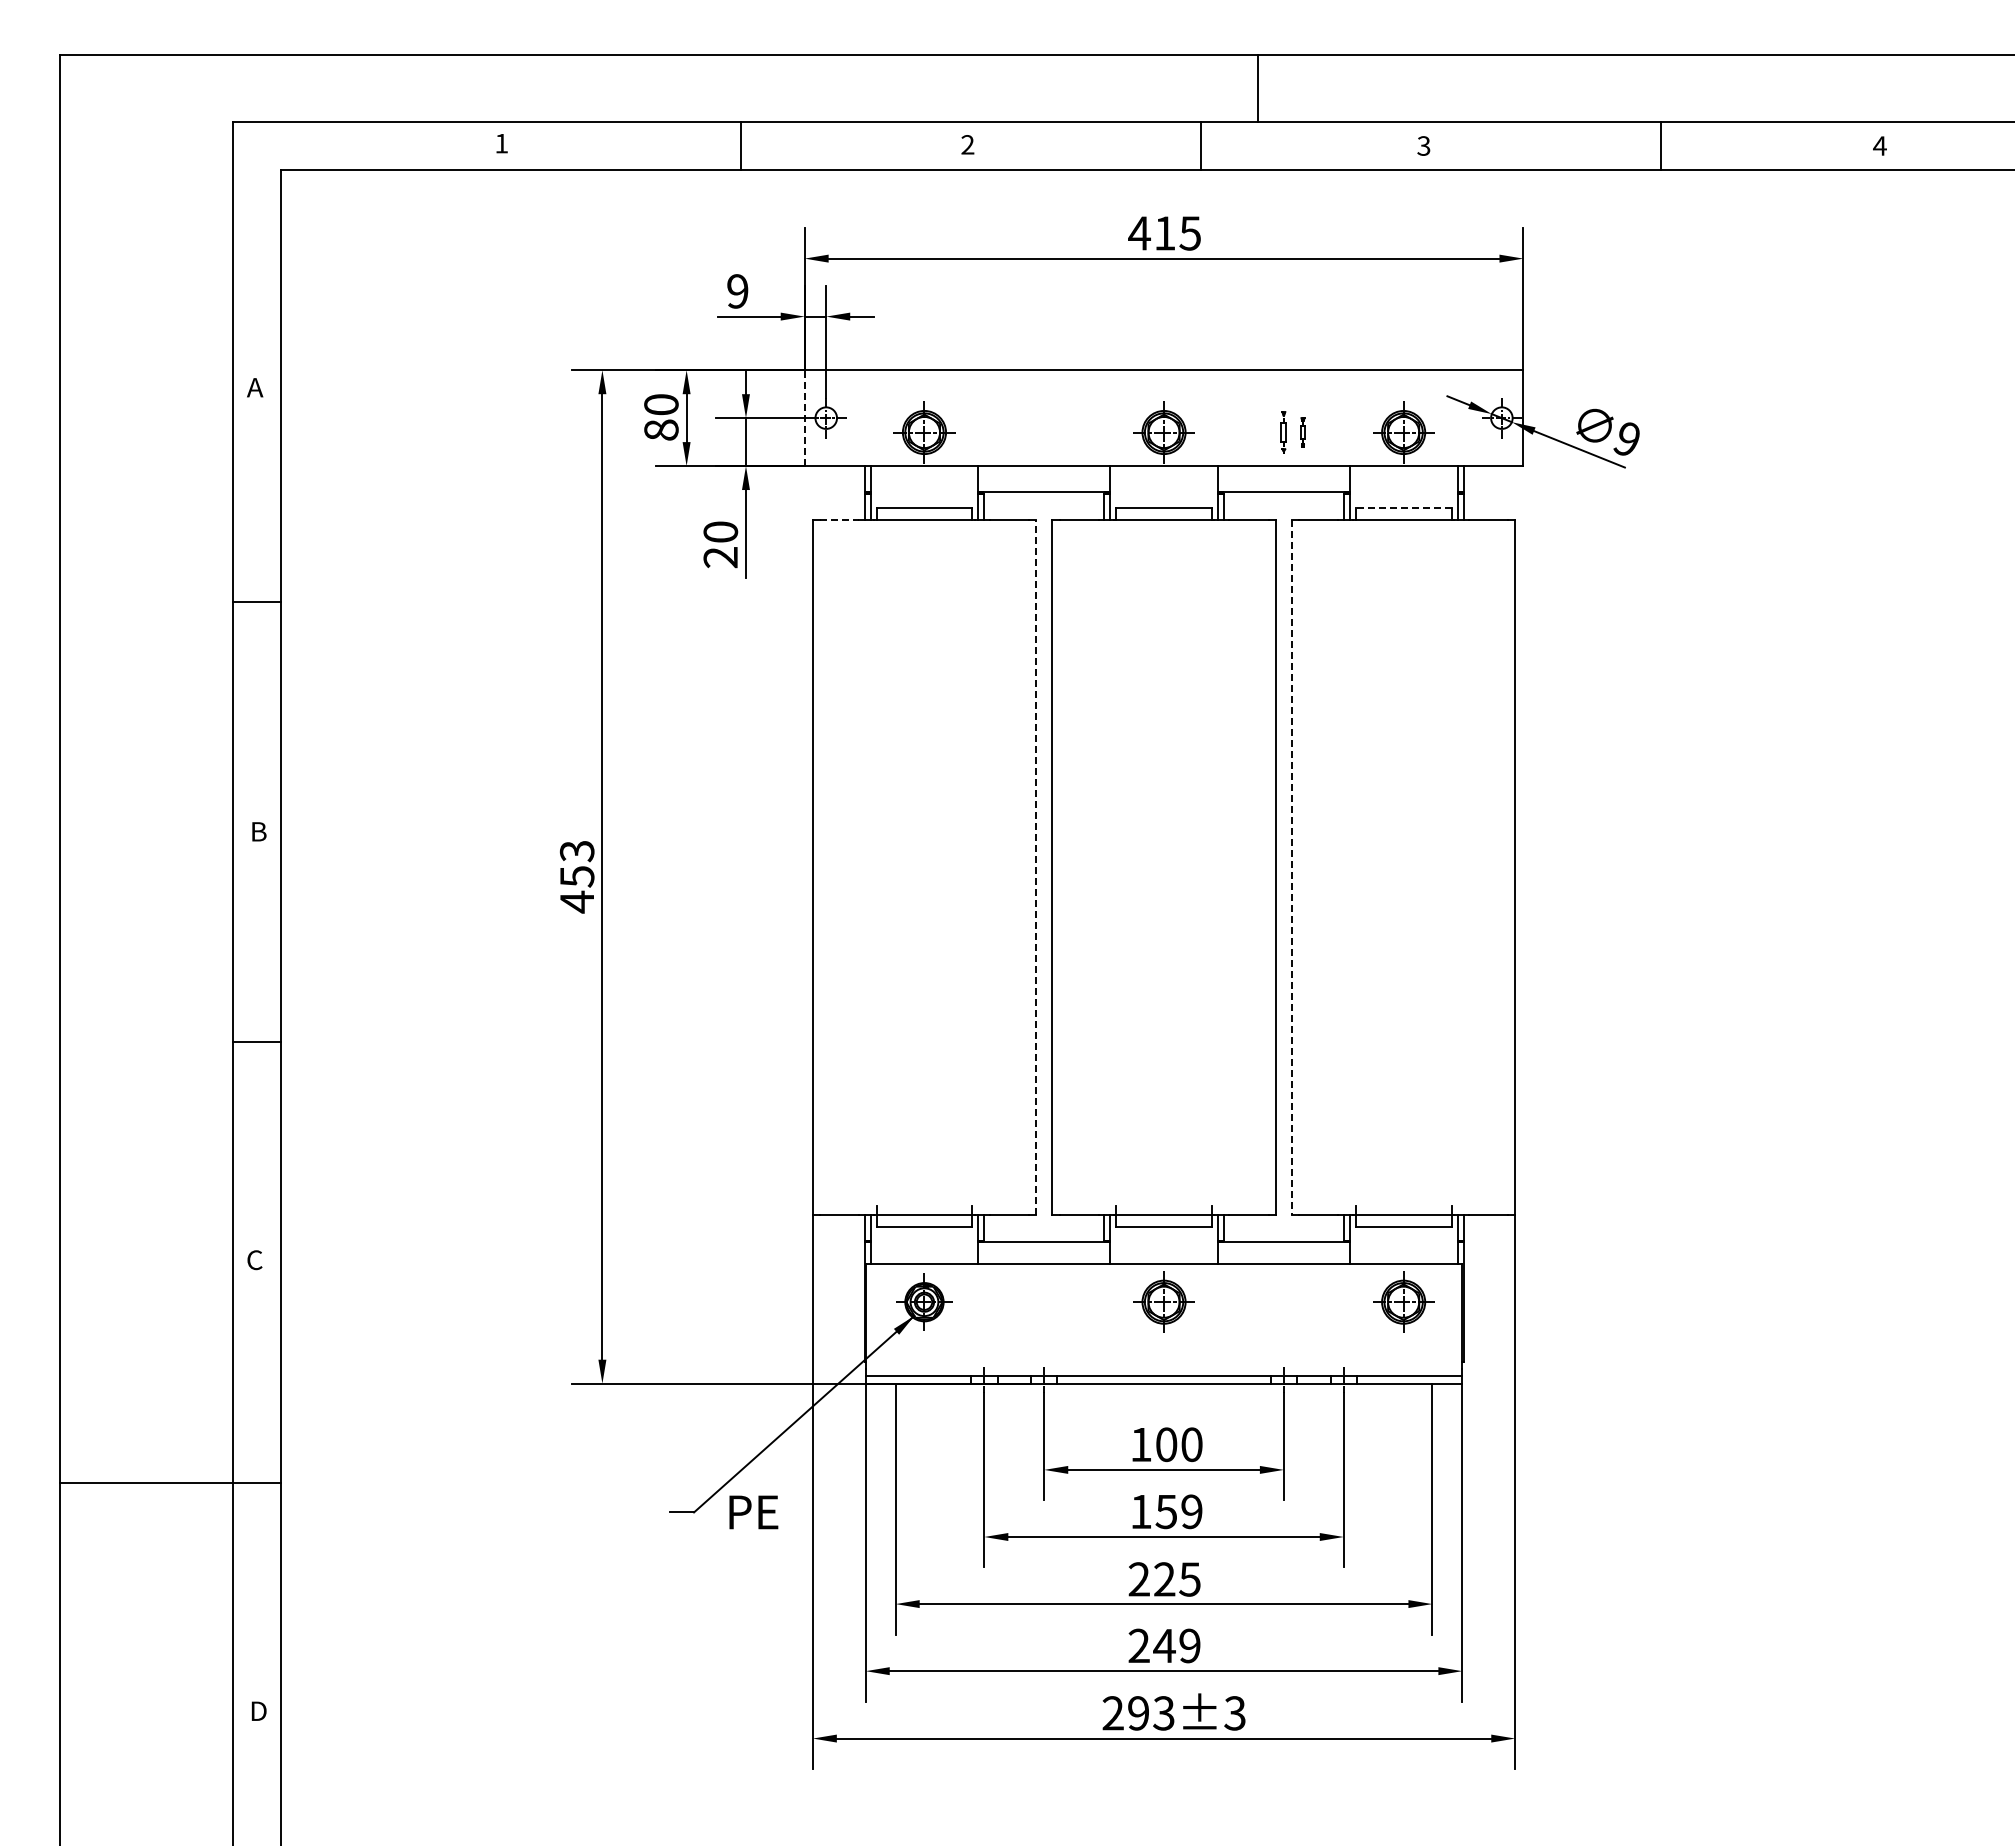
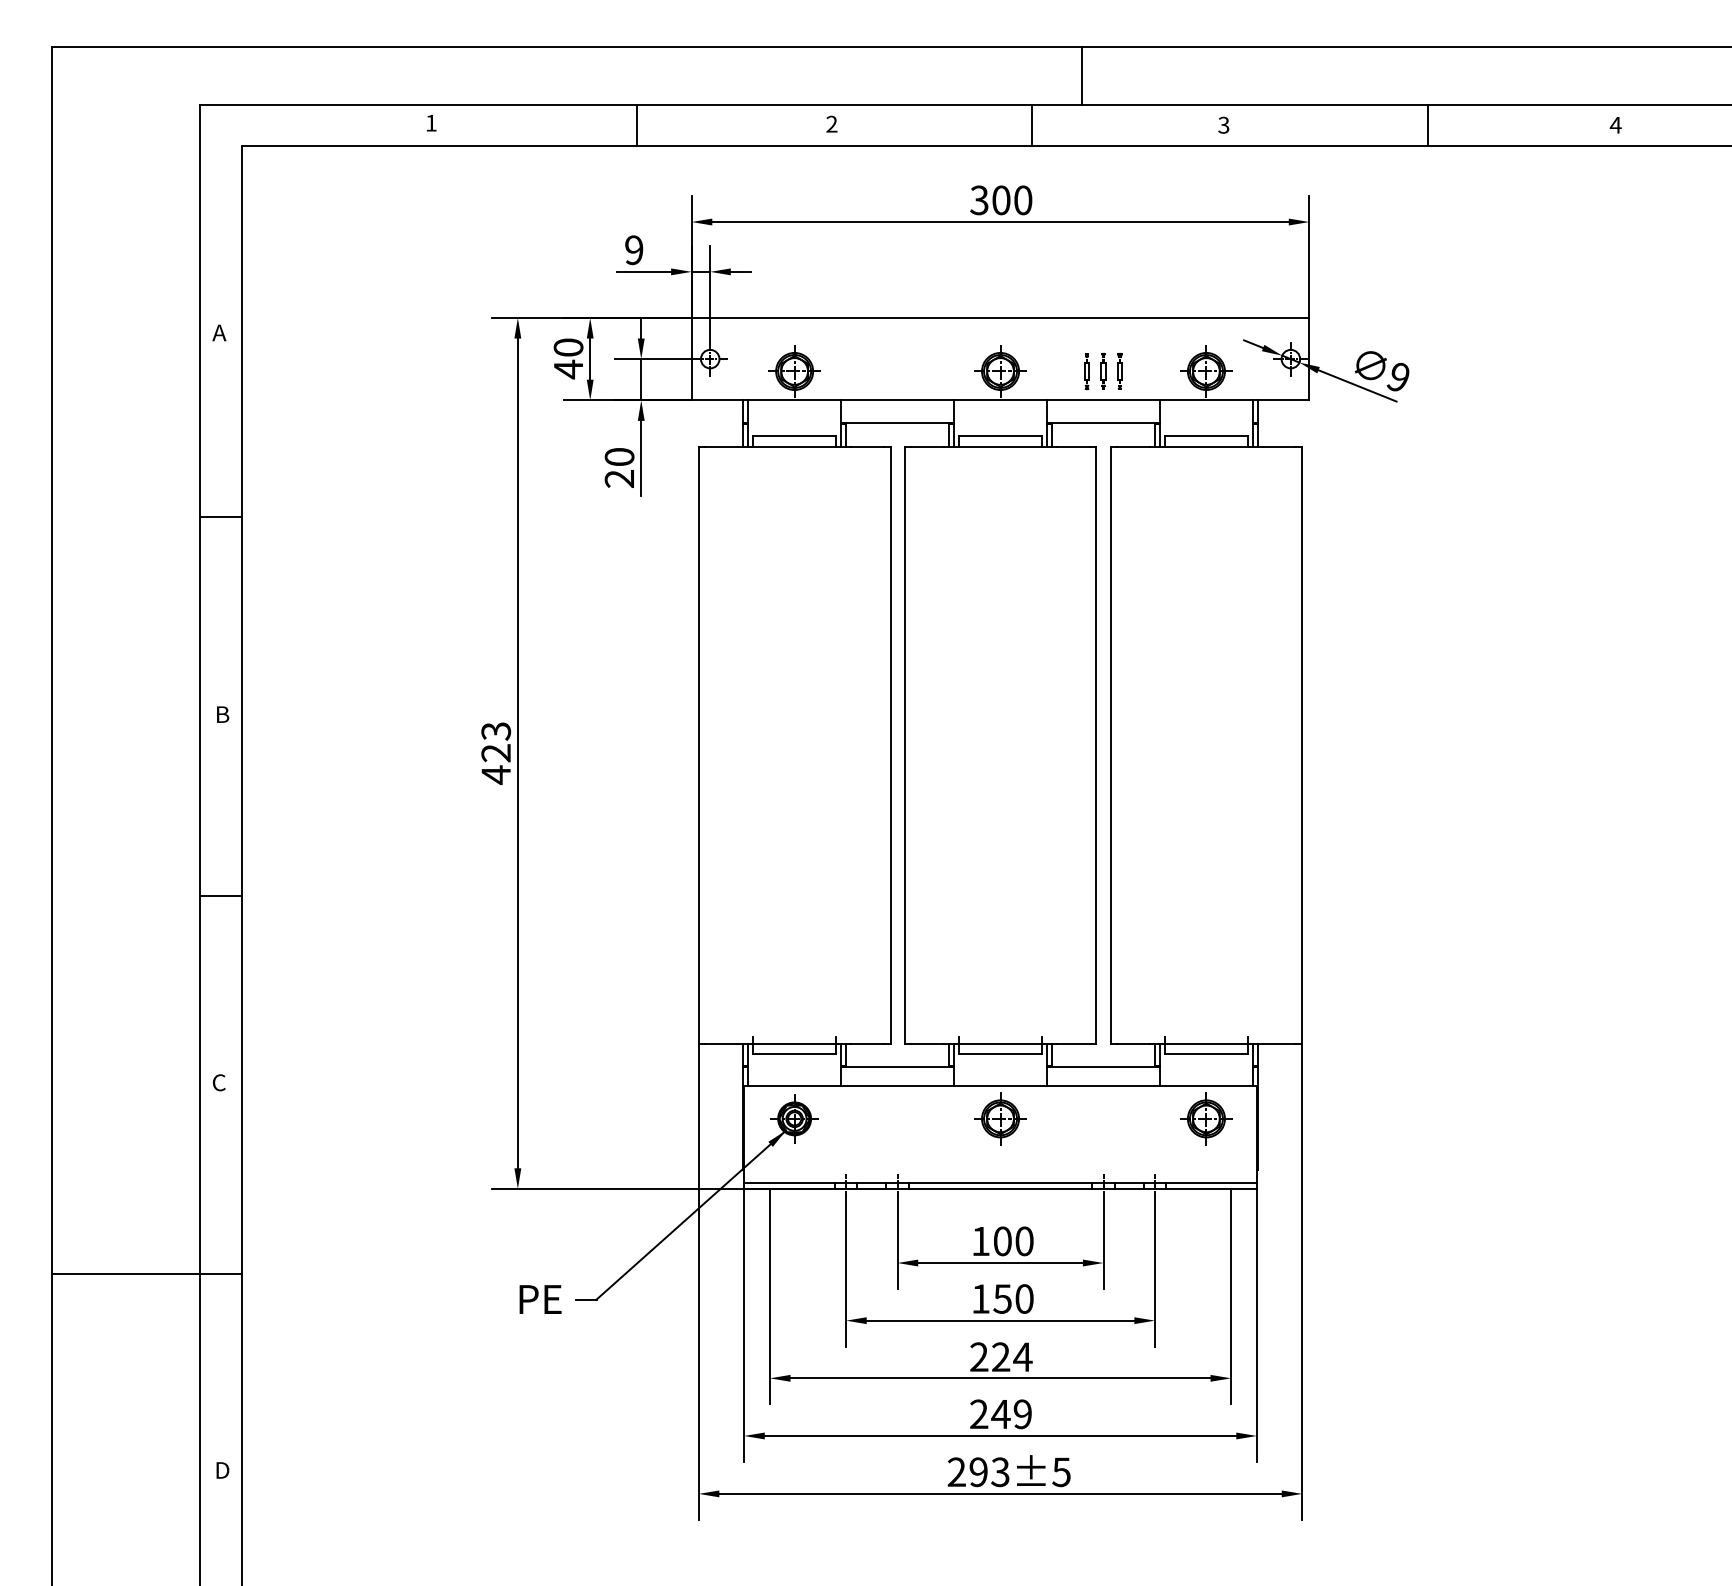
text: (1164, 233) -> (1000, 200), 415 -> 300
line: (804, 418) -> (691, 359), dashed -> solid
text: (661, 429) -> (568, 368), 80 -> 40
part: (1264, 432) -> (1086, 371), added
part: (1302, 432) -> (1119, 371), size x1.43
line: (1403, 507) -> (1206, 435), dashed -> solid
line: (839, 519) -> (721, 446), dashed -> solid
line: (1036, 866) -> (890, 744), dashed -> solid
line: (1292, 867) -> (1110, 745), dashed -> solid
text: (576, 876) -> (495, 753), 453 -> 423
text: (1191, 1511) -> (1024, 1298), 159 -> 150
text: (753, 1512) -> (540, 1299), moved
text: (1189, 1579) -> (1022, 1357), 225 -> 224
text: (1234, 1712) -> (1061, 1471), 293±3 -> 293±5

